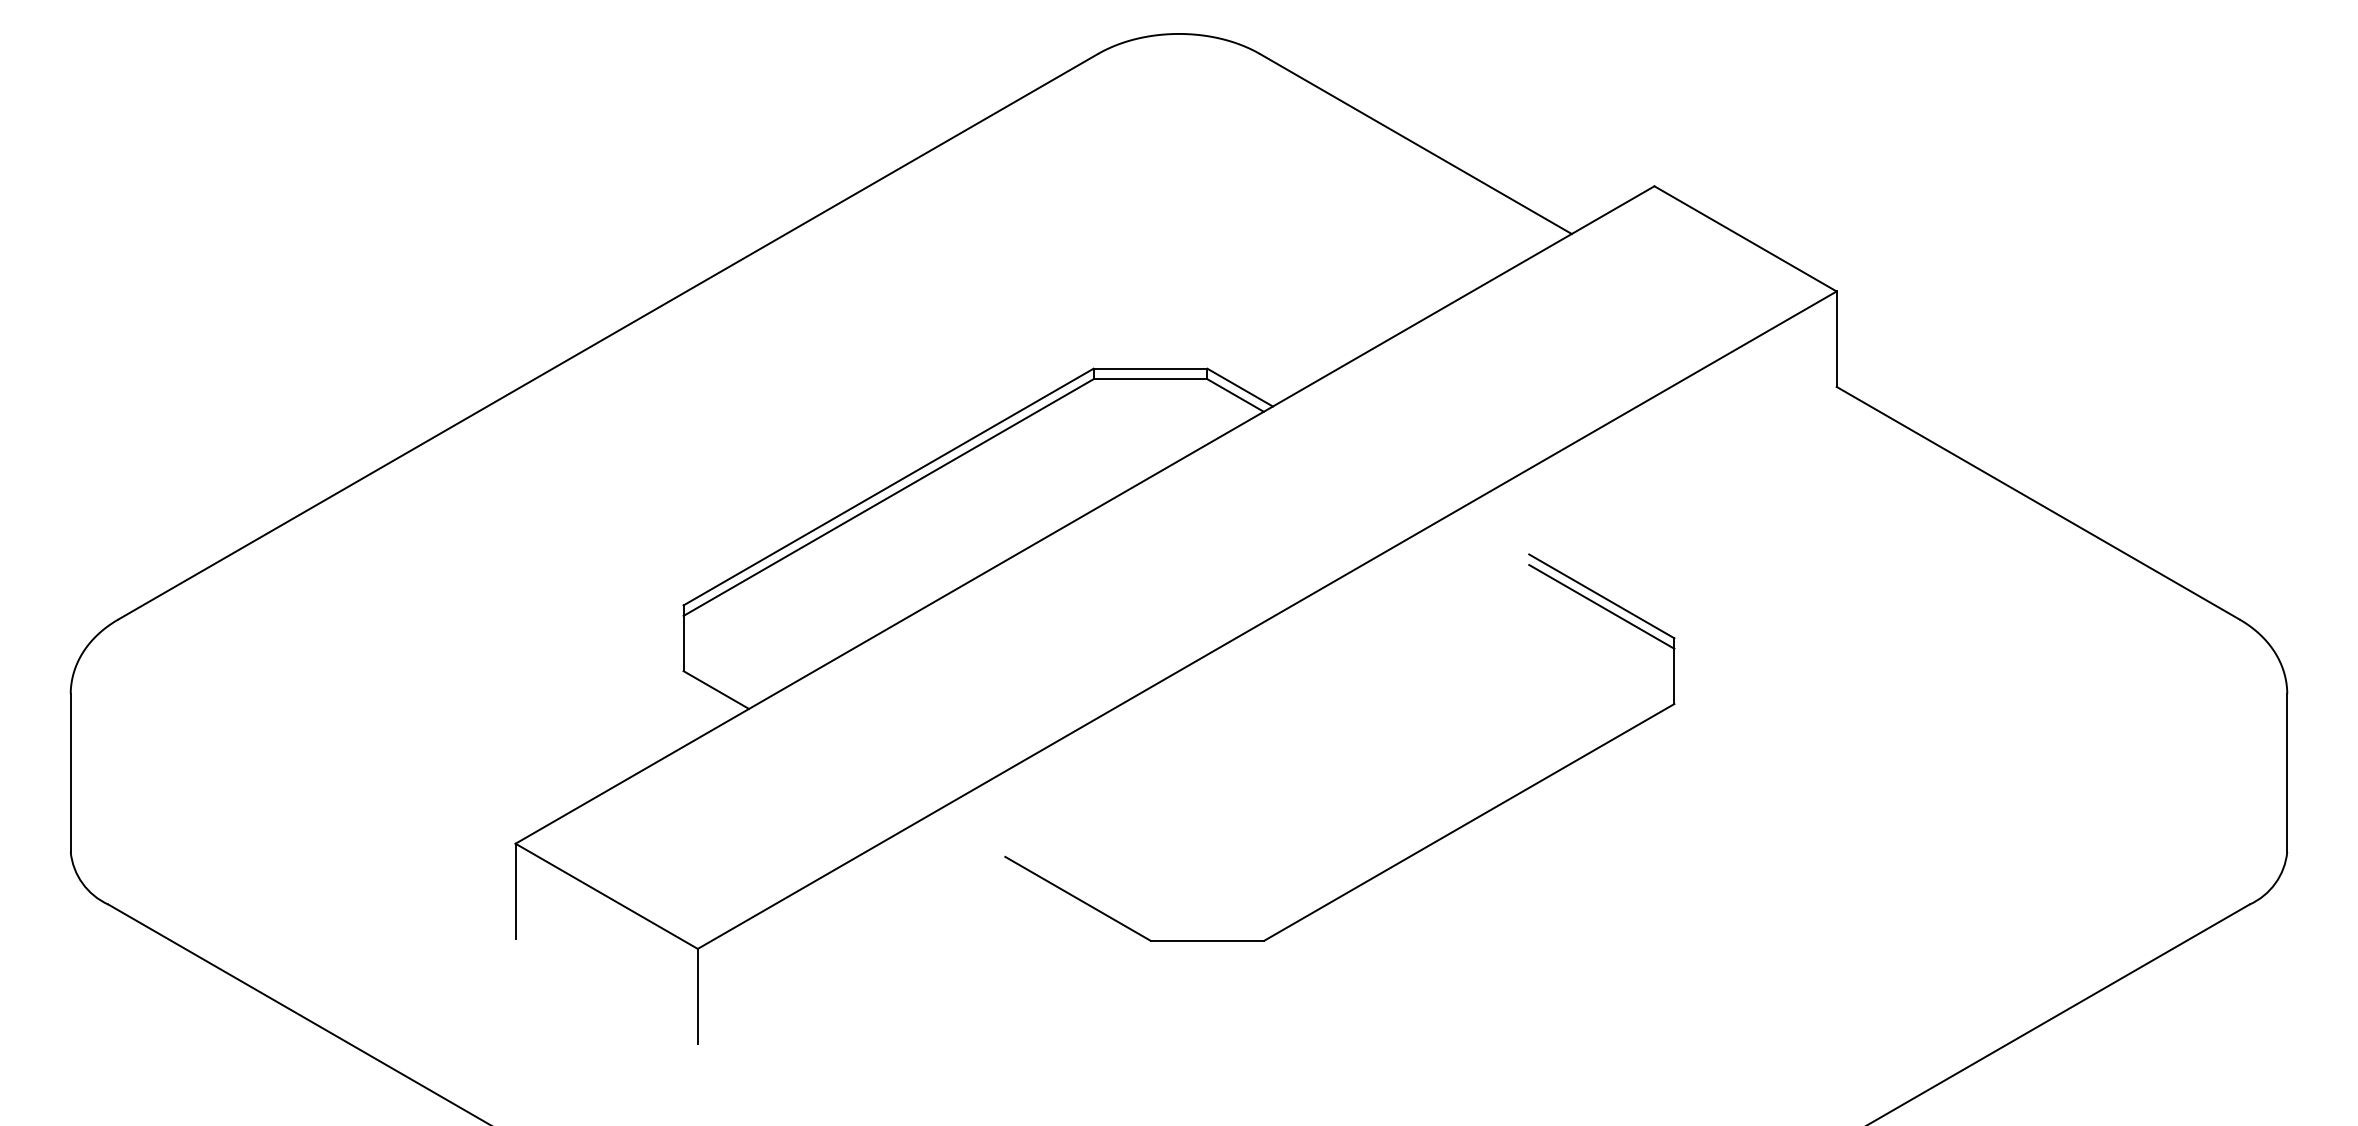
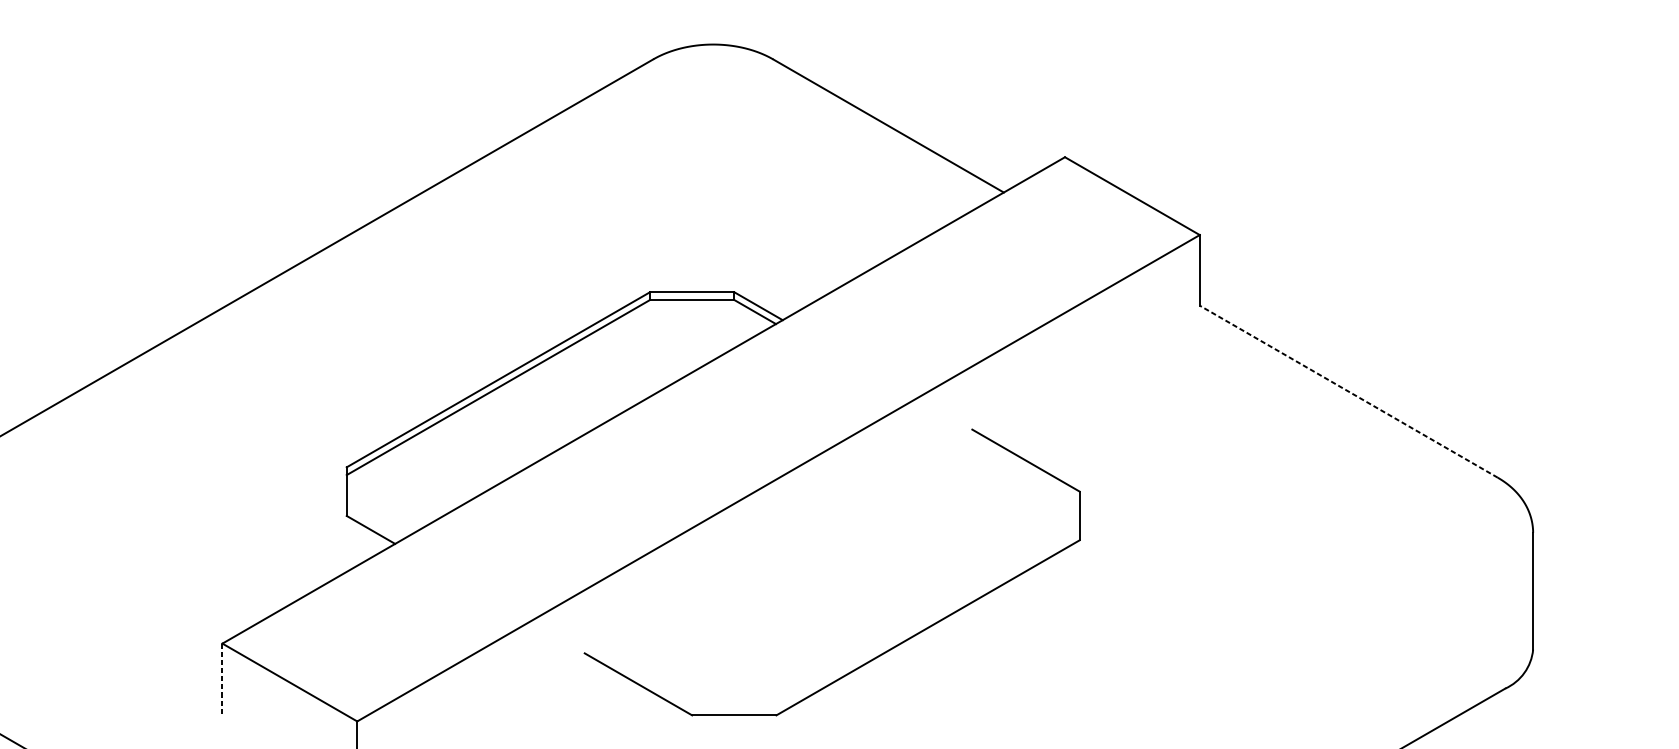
line: (2038, 503) -> (1349, 391), solid -> dashed
line: (1601, 606) -> (1025, 468), removed
line: (515, 891) -> (222, 678), solid -> dashed

